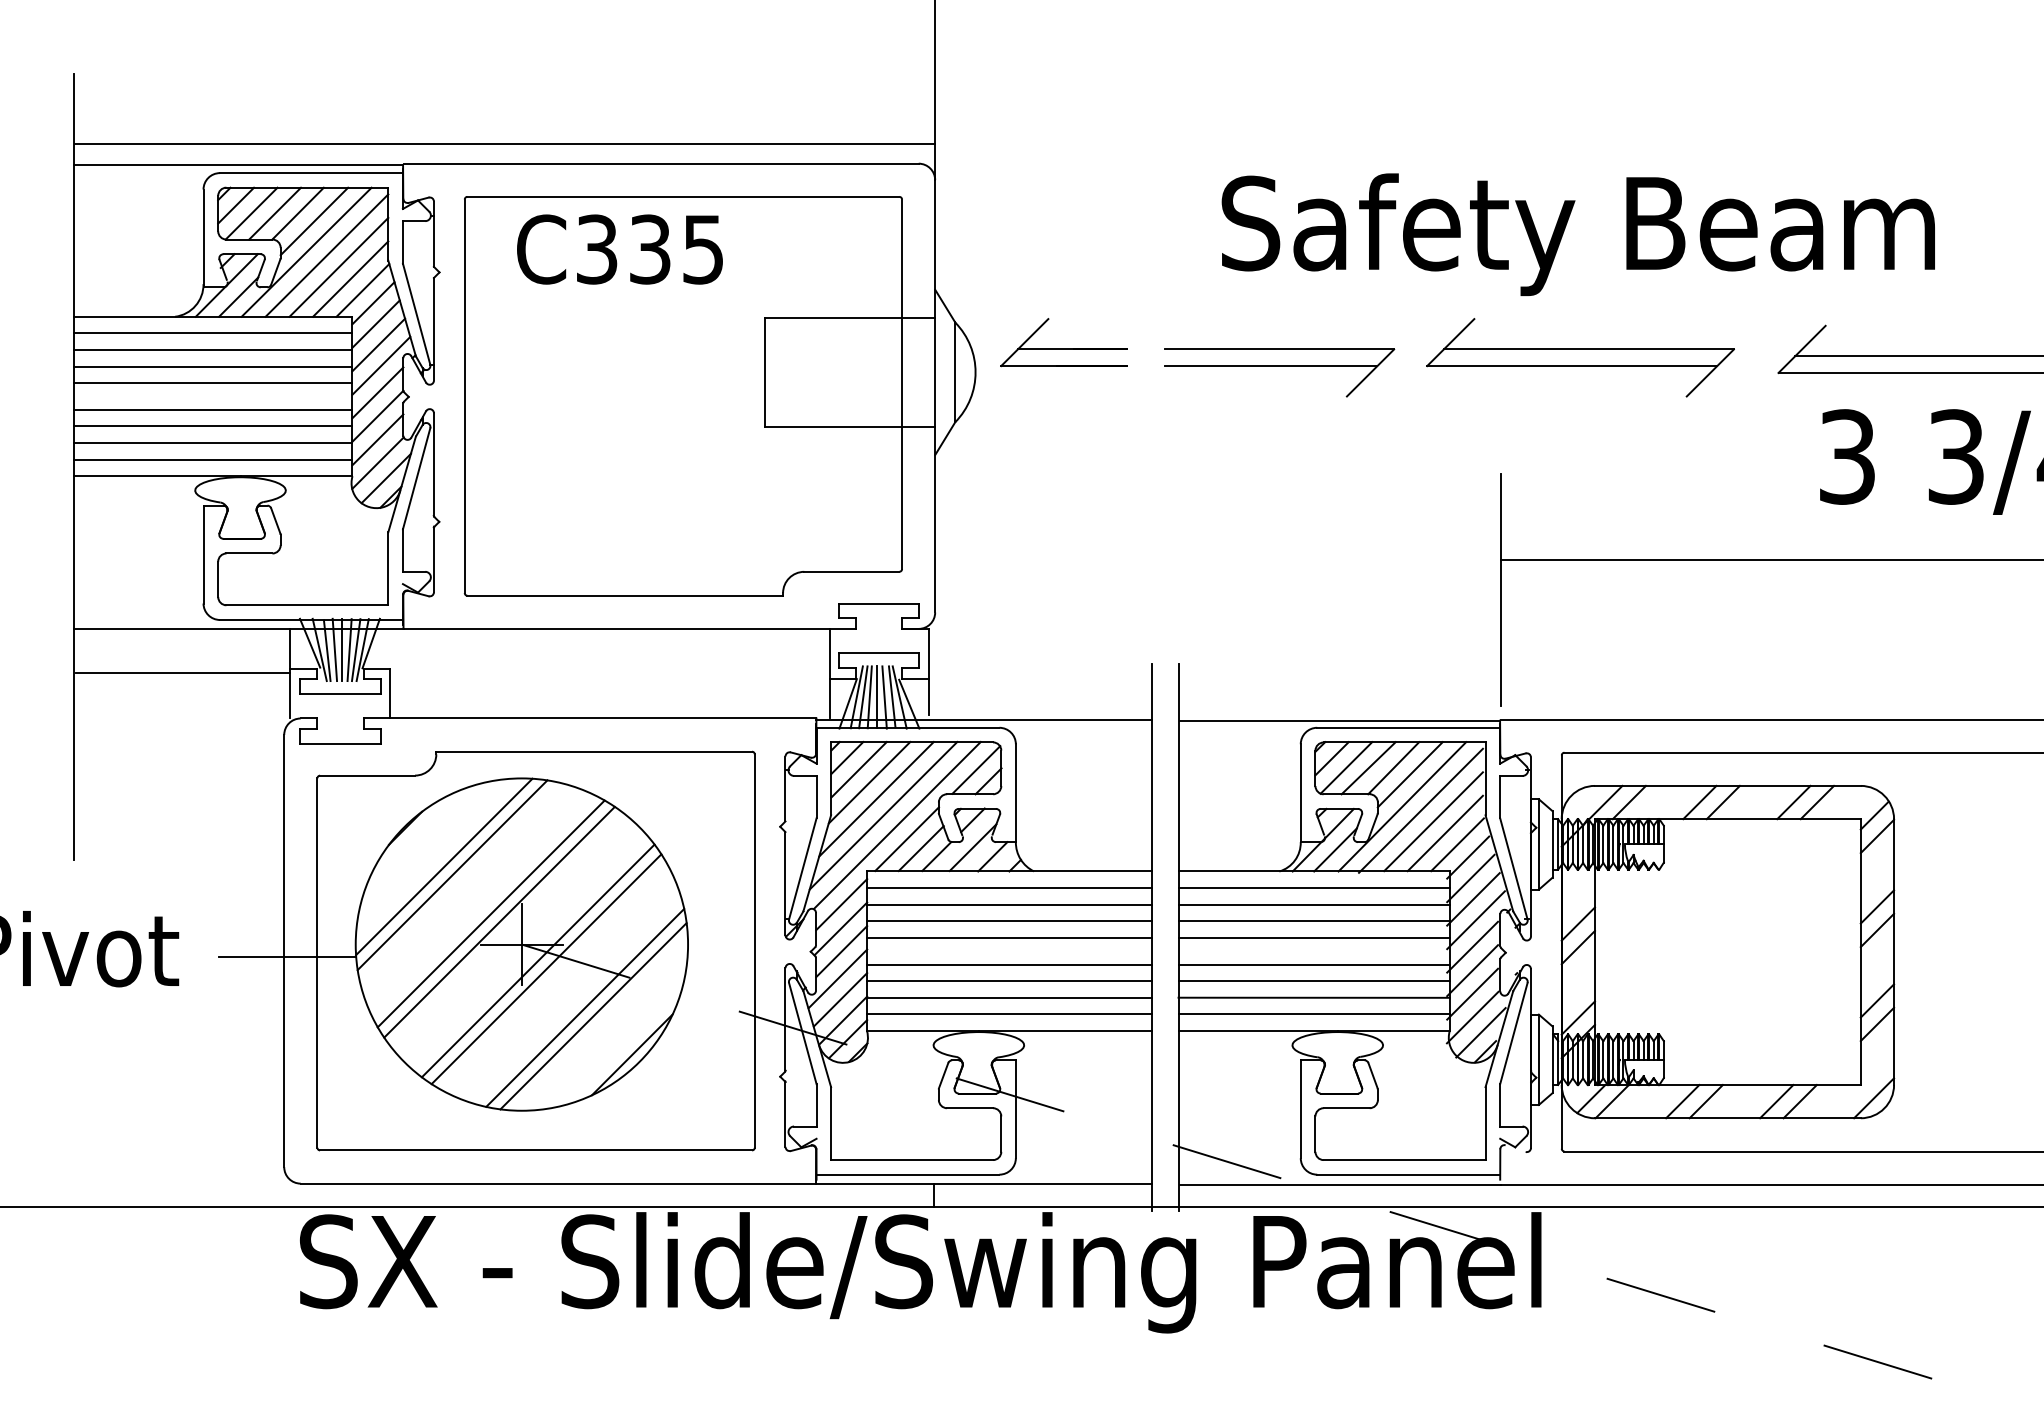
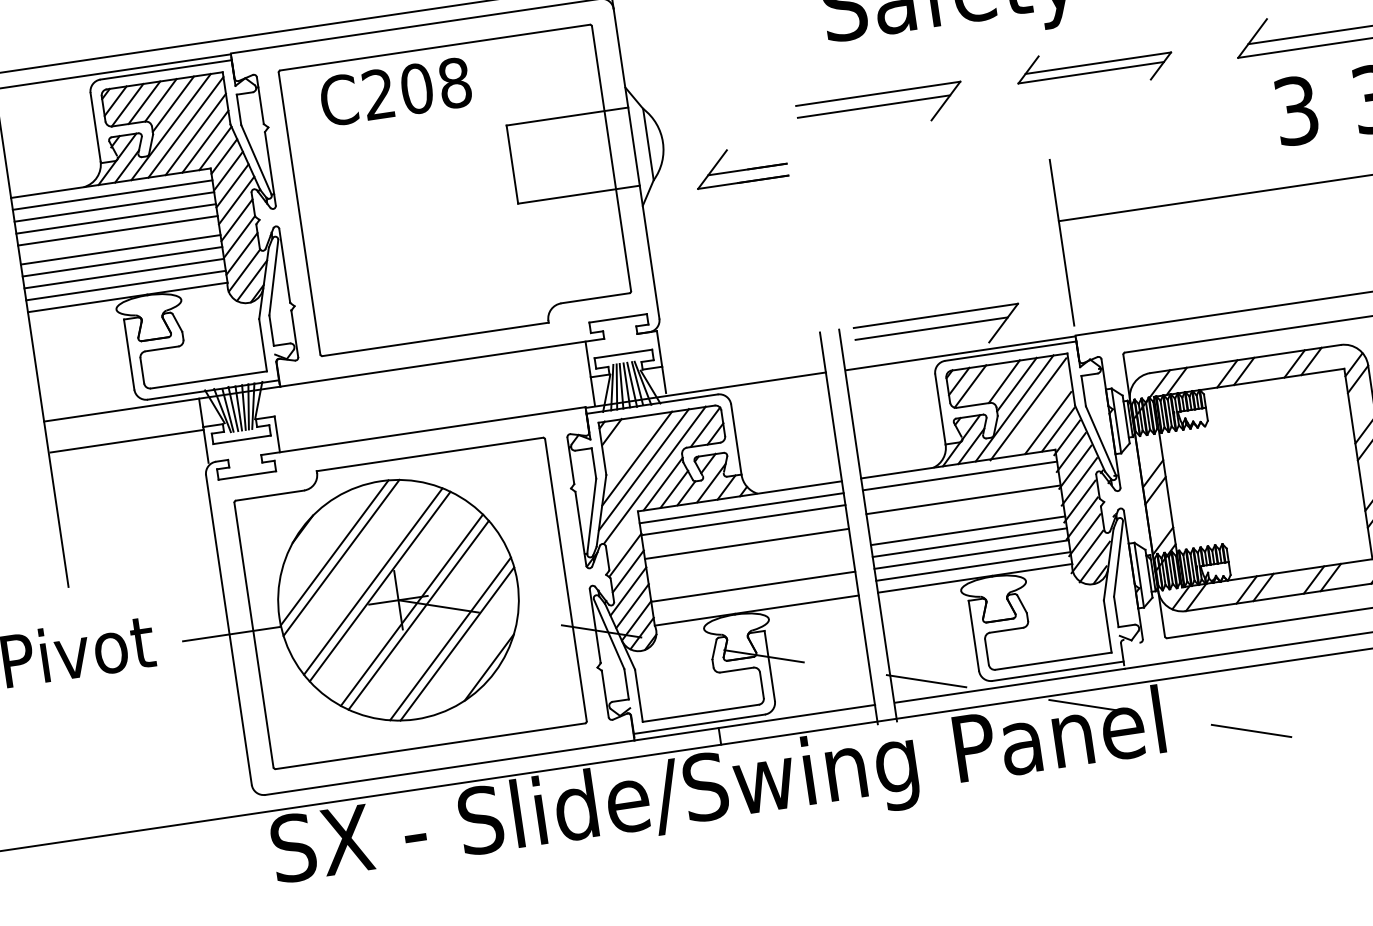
text: (650, 249) -> (417, 88), C335 -> C208
part: (1063, 342) -> (740, 165), moved
part: (1580, 357) -> (1094, 67), size x0.7
part: (1313, 687) -> (938, 332), added
line: (1368, 768) -> (986, 384), removed
line: (858, 769) -> (621, 439), removed
line: (869, 782) -> (630, 447), removed
line: (1433, 821) -> (1038, 415), removed
line: (841, 904) -> (623, 537), removed
line: (1313, 904) -> (961, 487), removed
line: (1008, 921) -> (744, 532), removed
line: (1313, 937) -> (964, 511), removed
line: (1008, 964) -> (749, 563), removed
line: (1008, 981) -> (750, 575), removed
line: (1008, 1014) -> (754, 598), removed

